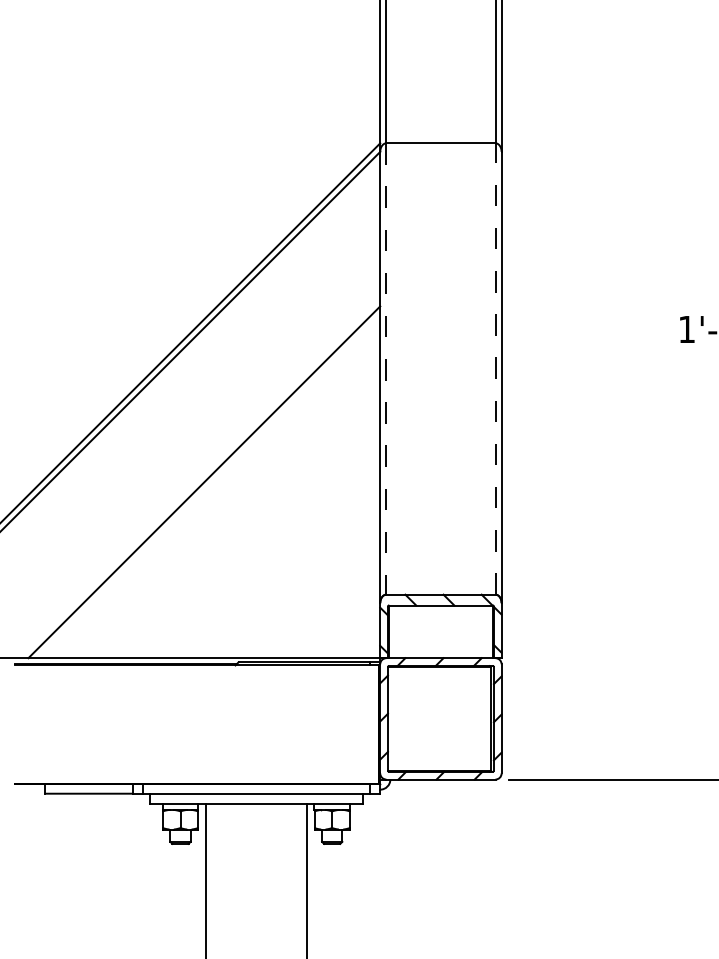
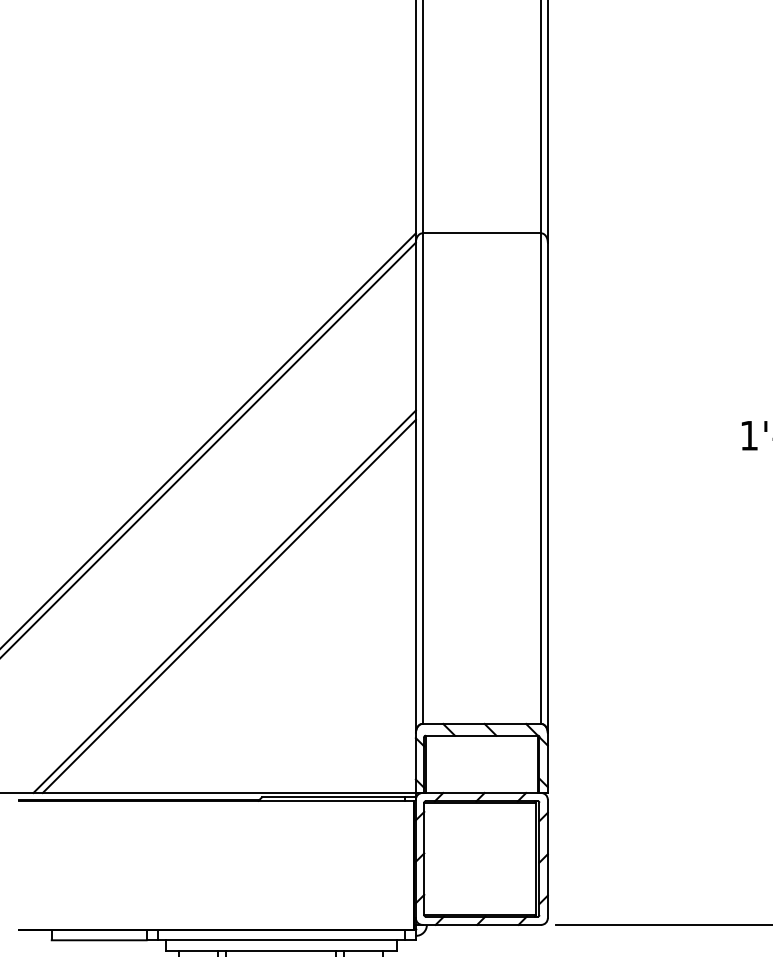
line: (386, 369) -> (422, 479), dashed -> solid
line: (495, 369) -> (541, 479), dashed -> solid
line: (208, 486) -> (229, 606), added

